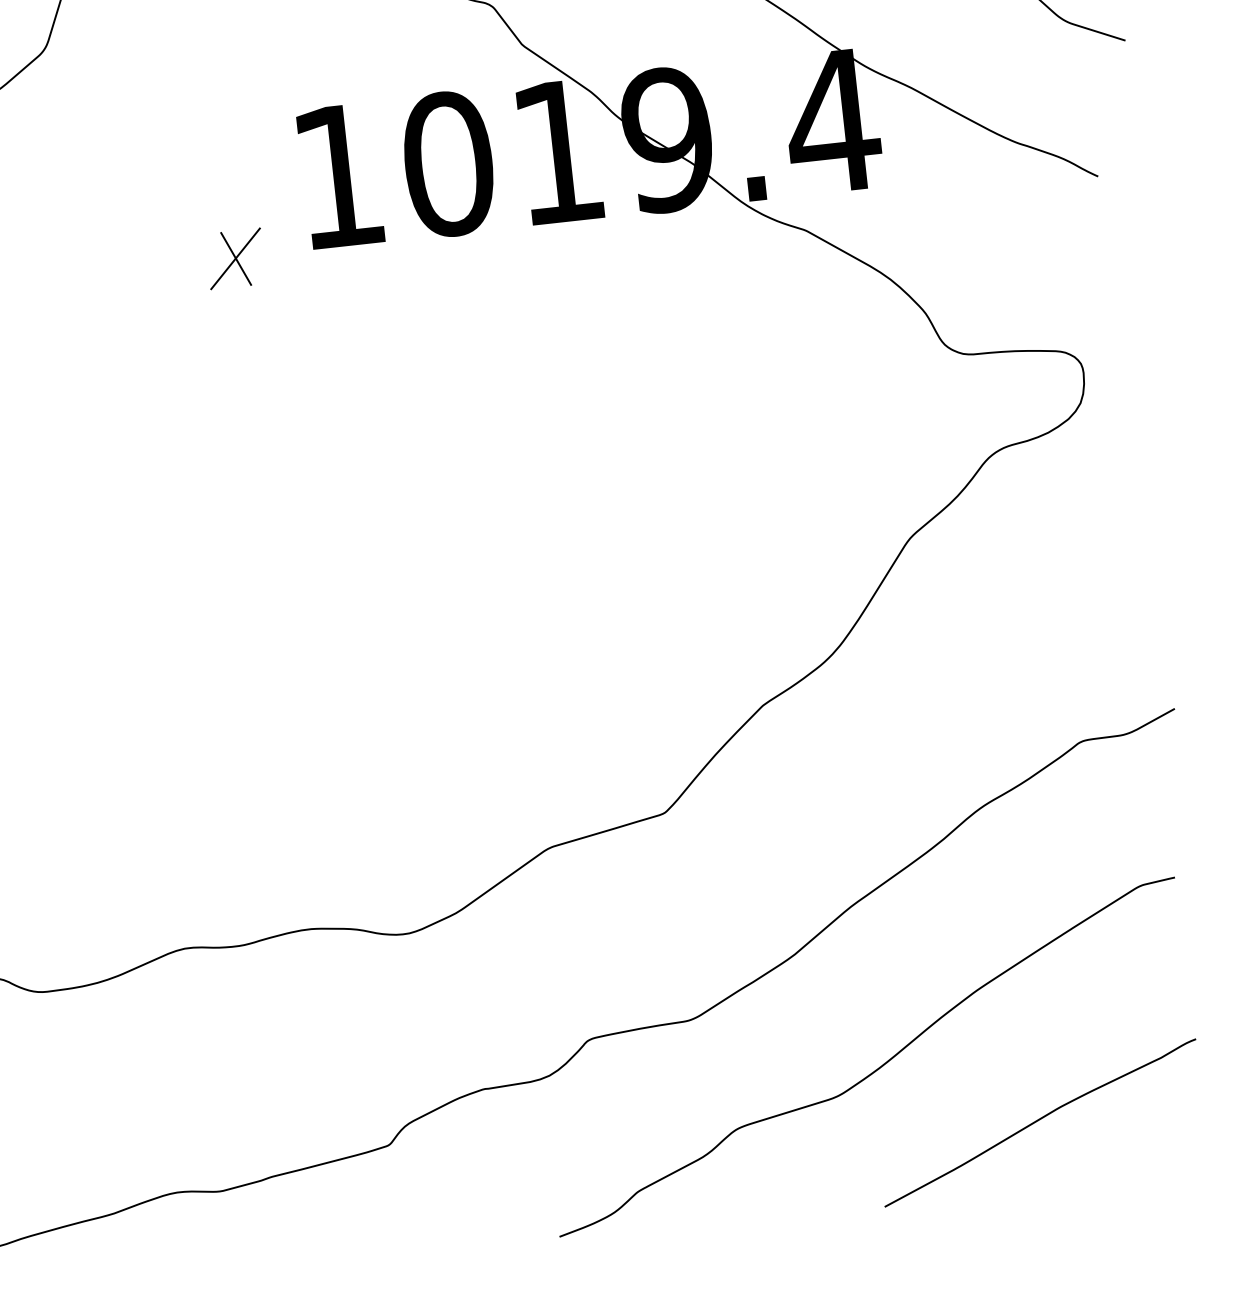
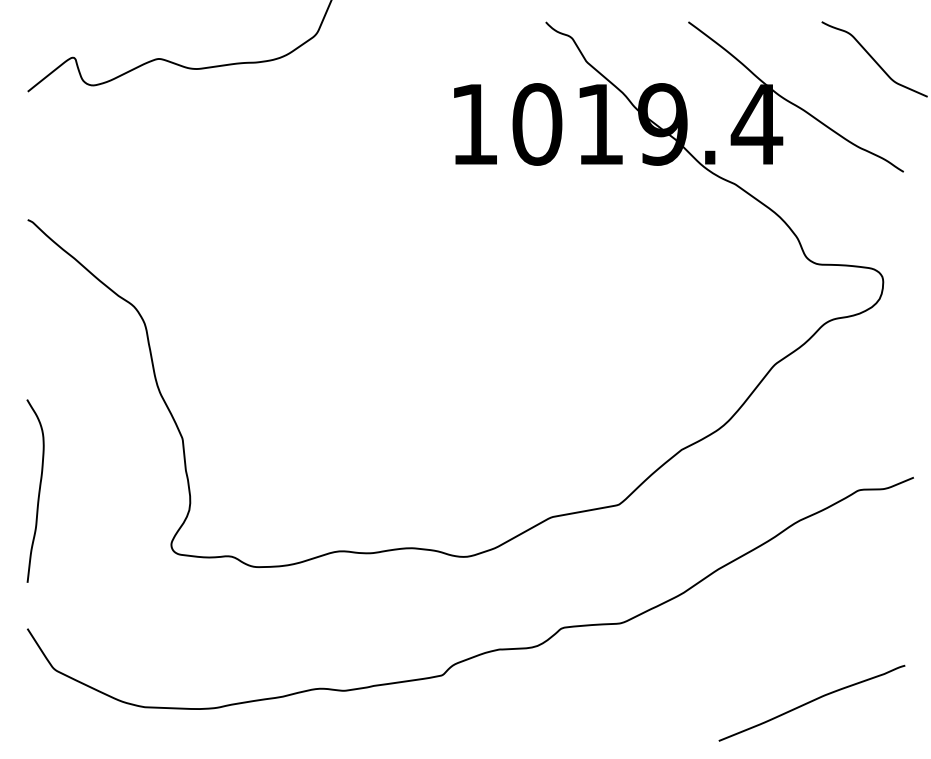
part: (234, 258) -> (410, 164), removed
curve: (874, 1069) -> (721, 662), removed

